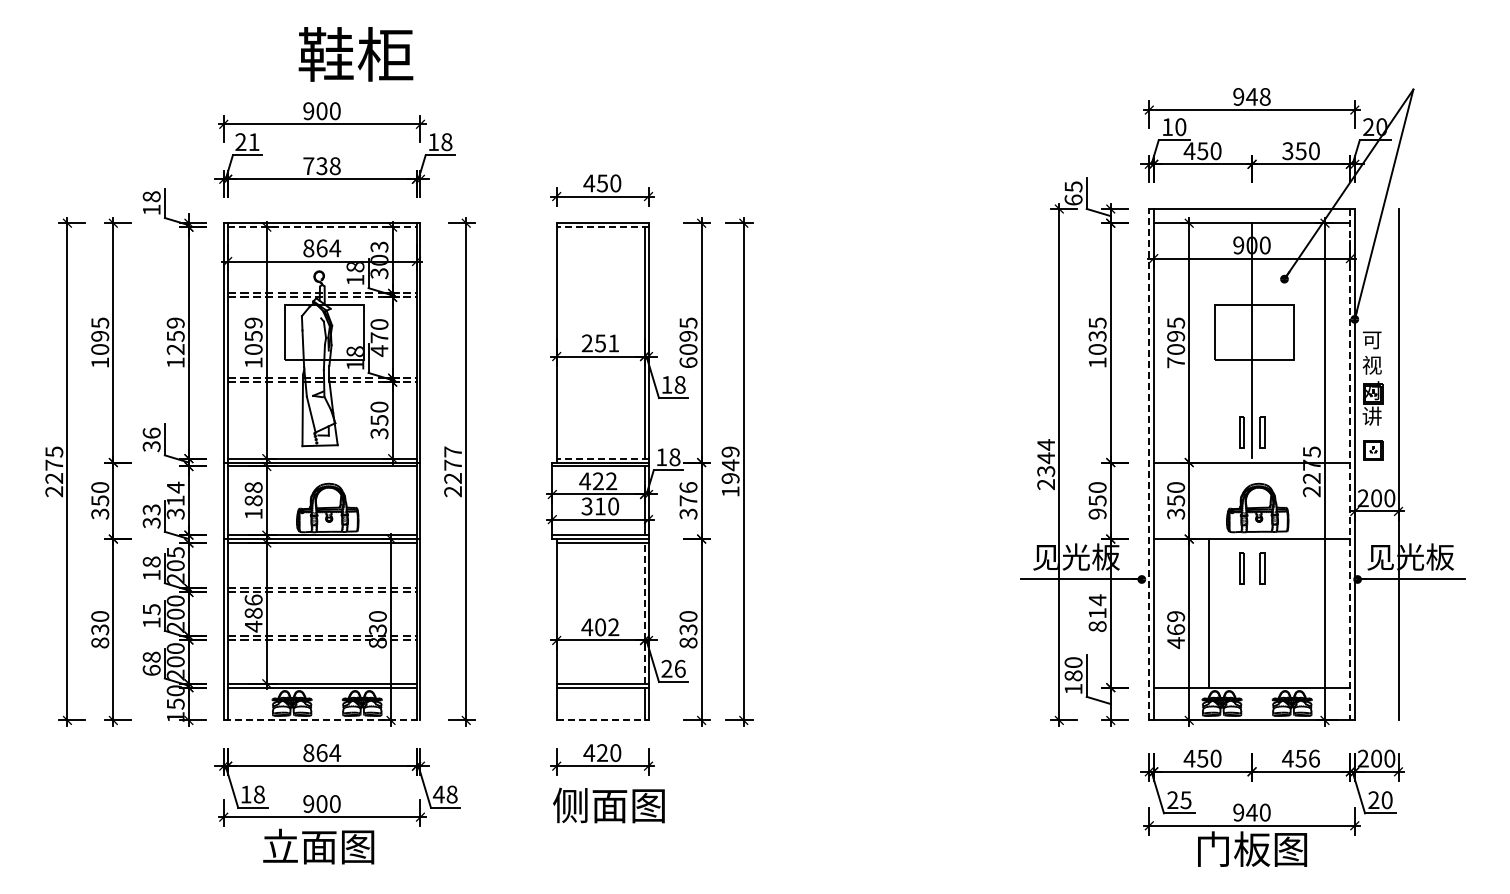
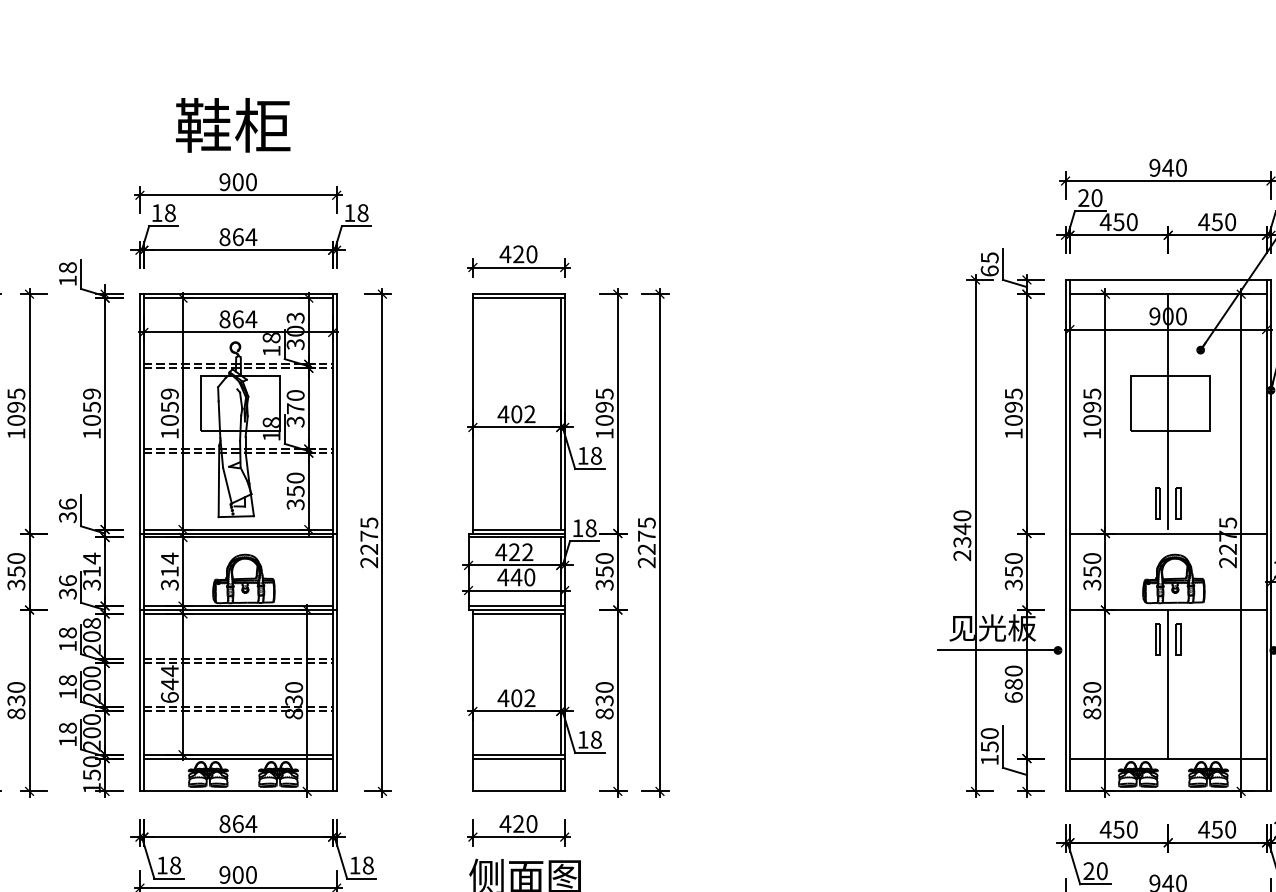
text: (355, 54) -> (232, 125), moved
text: (1264, 96) -> (1180, 167), 948 -> 940
text: (1167, 126) -> (1083, 197), 10 -> 20
text: (247, 142) -> (163, 213), 21 -> 18
text: (1287, 151) -> (1203, 222), 350 -> 450
text: (322, 166) -> (238, 237), 738 -> 864
text: (601, 183) -> (517, 254), 450 -> 420
line: (322, 227) -> (238, 298), dashed -> solid
line: (602, 227) -> (518, 298), dashed -> solid
text: (1097, 336) -> (1013, 407), 1035 -> 1095
text: (600, 343) -> (516, 414), 251 -> 402
text: (175, 349) -> (91, 420), 1259 -> 1059
text: (379, 351) -> (295, 422), 470 -> 370
text: (688, 362) -> (604, 433), 6095 -> 1095
text: (1175, 362) -> (1091, 433), 7095 -> 1095
text: (1046, 444) -> (962, 515), 2344 -> 2340
text: (453, 451) -> (369, 522), 2277 -> 2275
line: (602, 458) -> (518, 529), dashed -> solid
line: (1149, 464) -> (1065, 535), dashed -> solid
line: (1350, 464) -> (1266, 535), dashed -> solid
text: (730, 471) -> (646, 542), 1949 -> 2275
text: (688, 494) -> (604, 565), 376 -> 350
text: (253, 500) -> (169, 571), 188 -> 314
text: (593, 506) -> (509, 577), 310 -> 440
text: (151, 509) -> (67, 580), 33 -> 36
text: (1097, 513) -> (1013, 584), 950 -> 350
text: (175, 552) -> (91, 623), 205 -> 208
text: (151, 609) -> (67, 680), 15 -> 18
line: (644, 612) -> (560, 683), dashed -> solid
text: (1097, 612) -> (1013, 683), 814 -> 680
text: (253, 613) -> (169, 684), 486 -> 644
line: (1209, 613) -> (1168, 684), moved
text: (1176, 630) -> (1092, 701), 469 -> 830
text: (673, 668) -> (589, 739), 26 -> 18
text: (151, 669) -> (67, 740), 68 -> 18
text: (1073, 675) -> (989, 746), 180 -> 150
line: (322, 720) -> (238, 791), dashed -> solid
line: (602, 720) -> (518, 791), dashed -> solid
text: (1314, 758) -> (1230, 829), 456 -> 450
text: (438, 794) -> (354, 865), 48 -> 18
text: (1185, 800) -> (1101, 871), 25 -> 20

